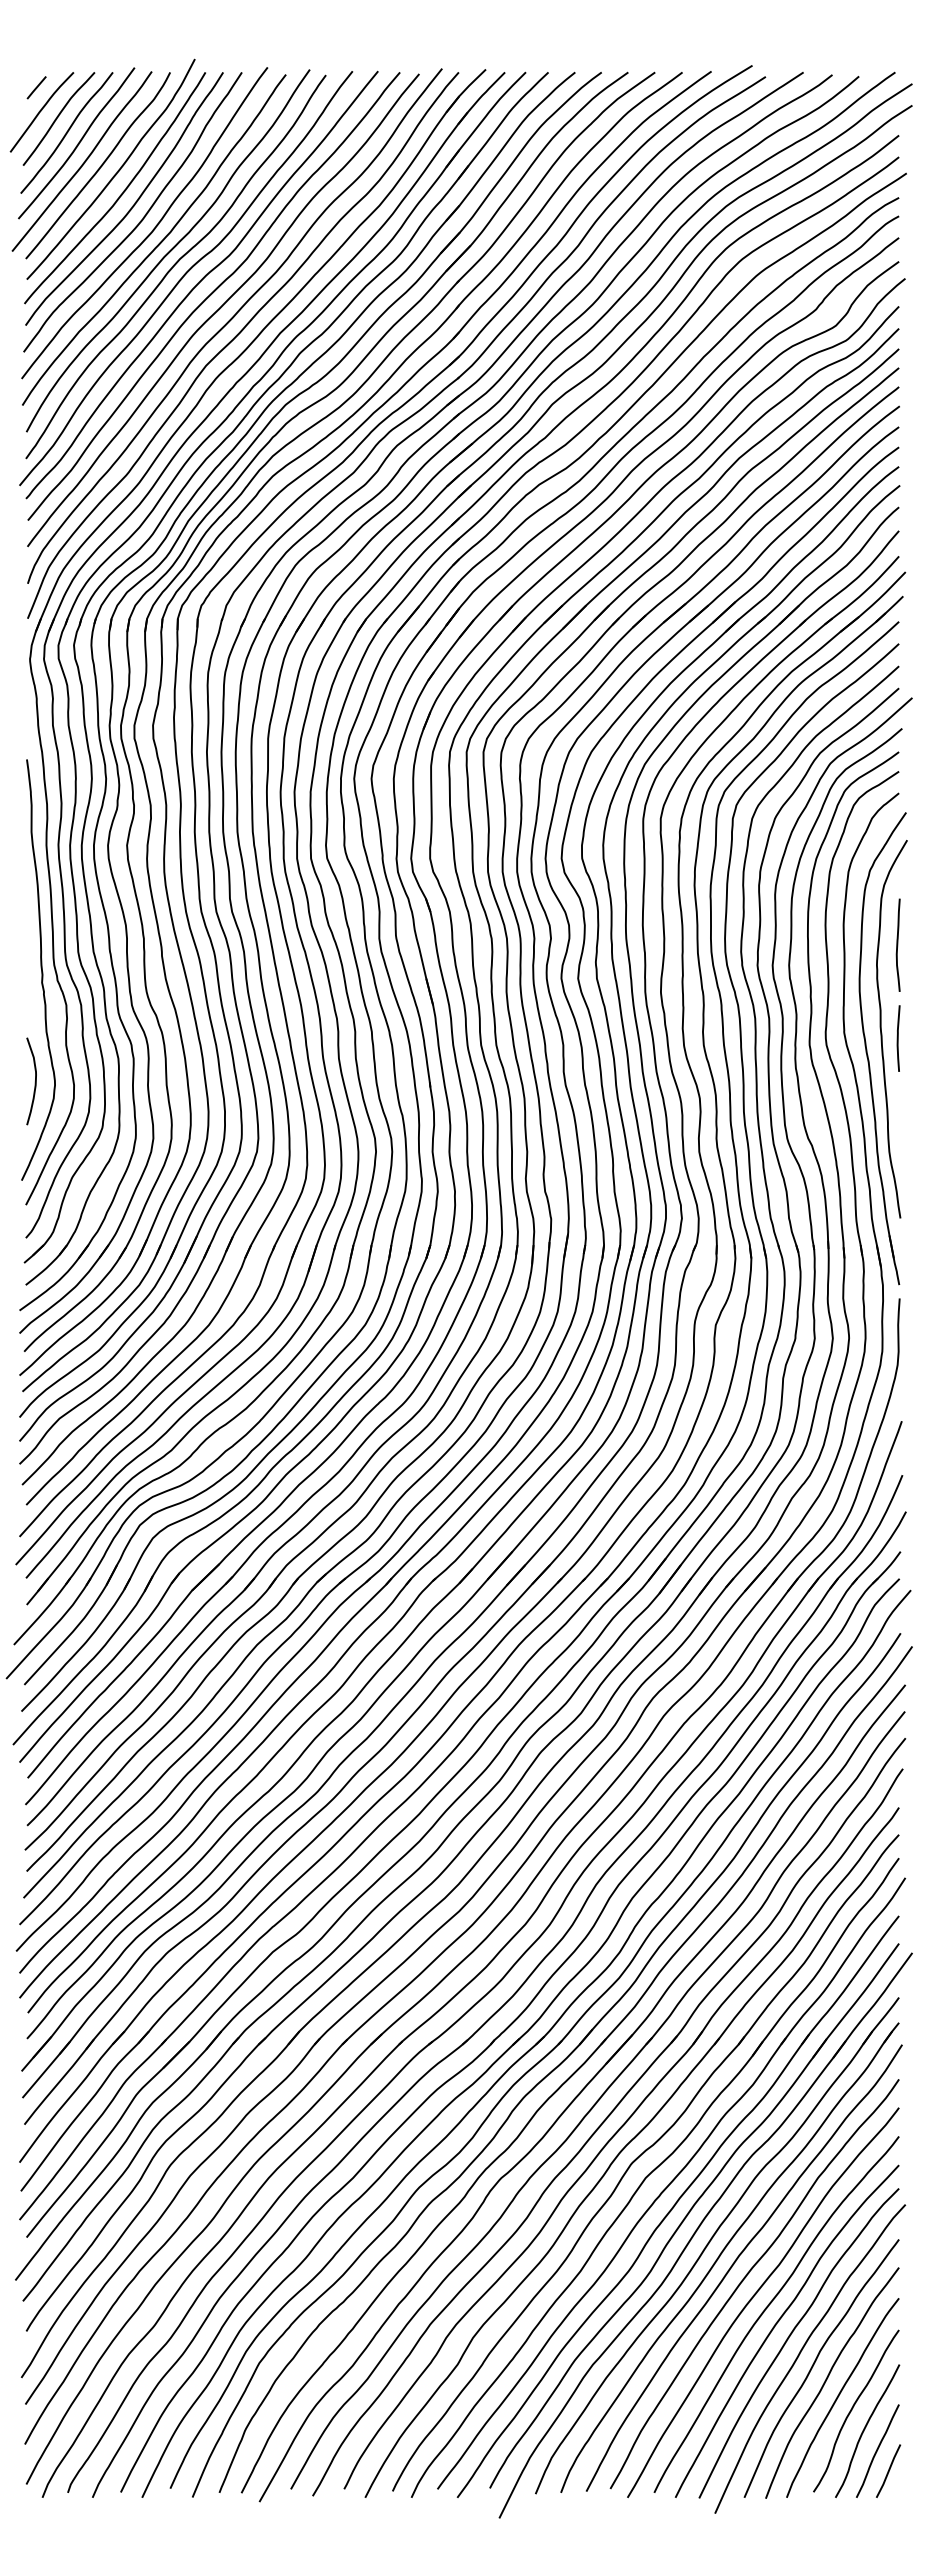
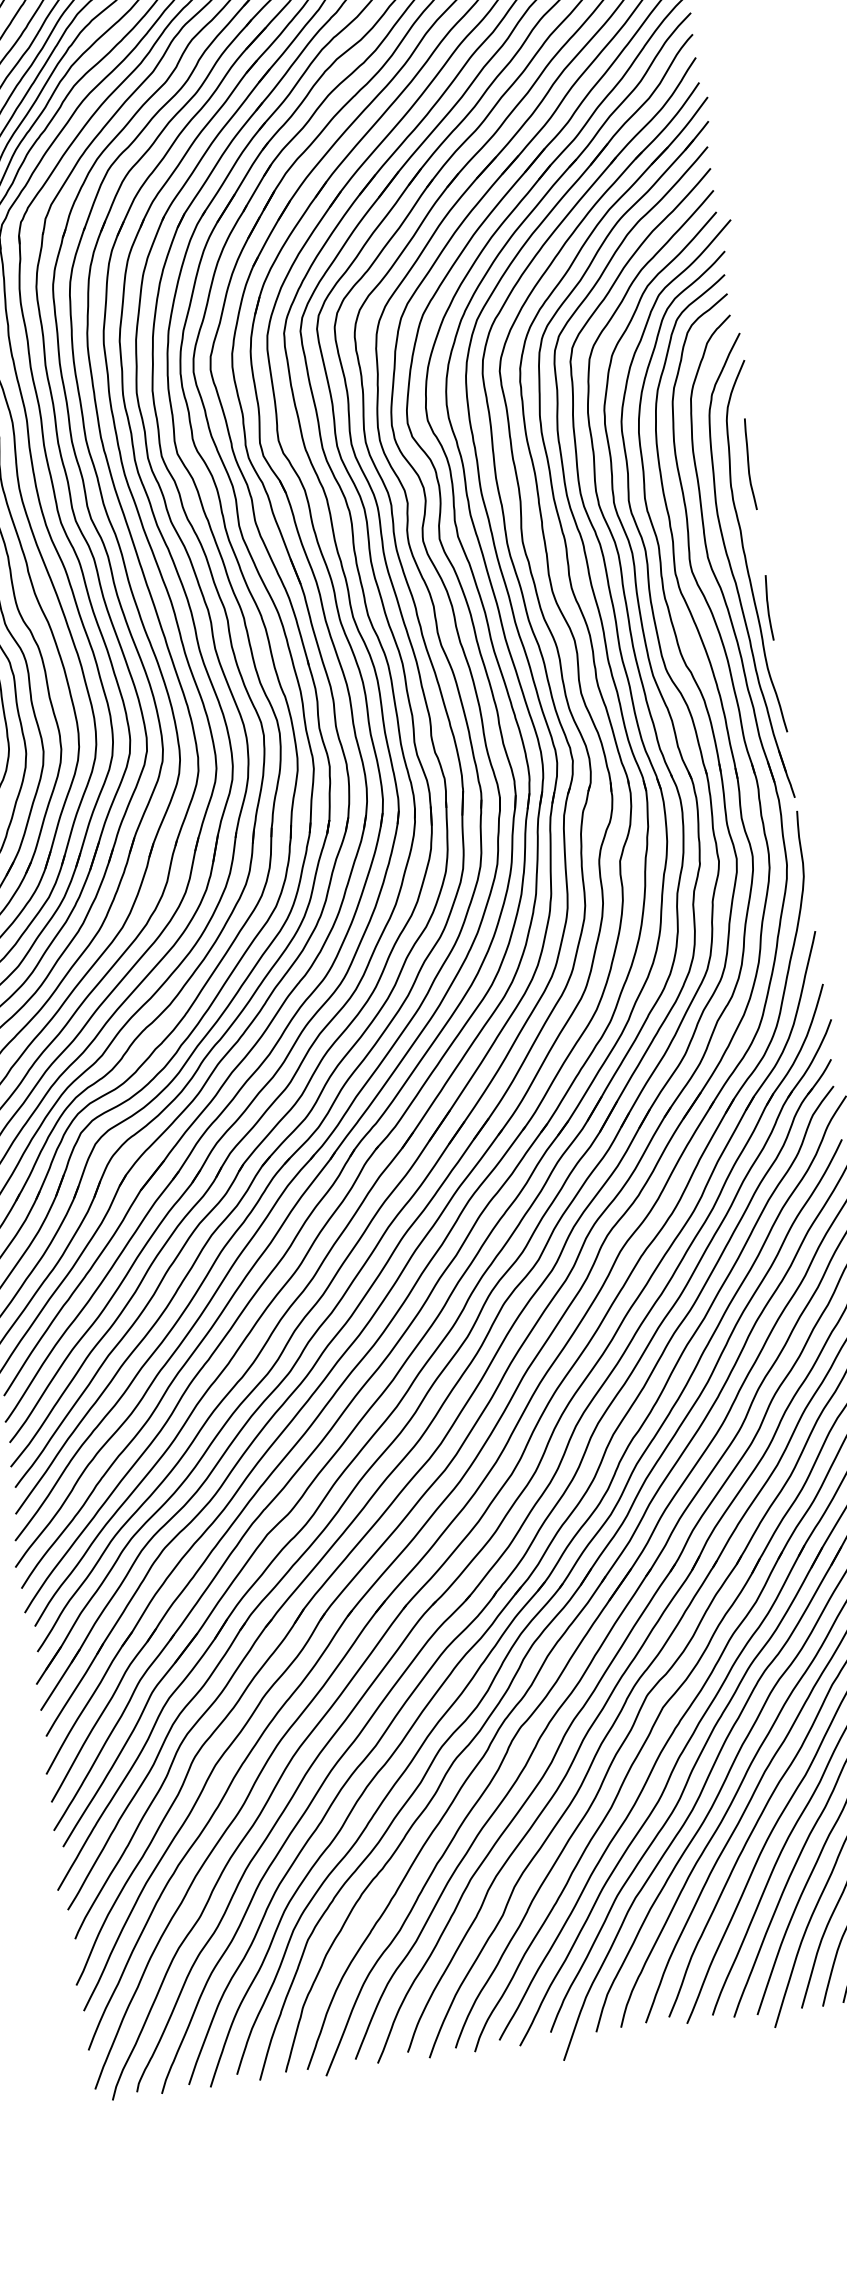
curve: (898, 1038) -> (768, 607), moved

